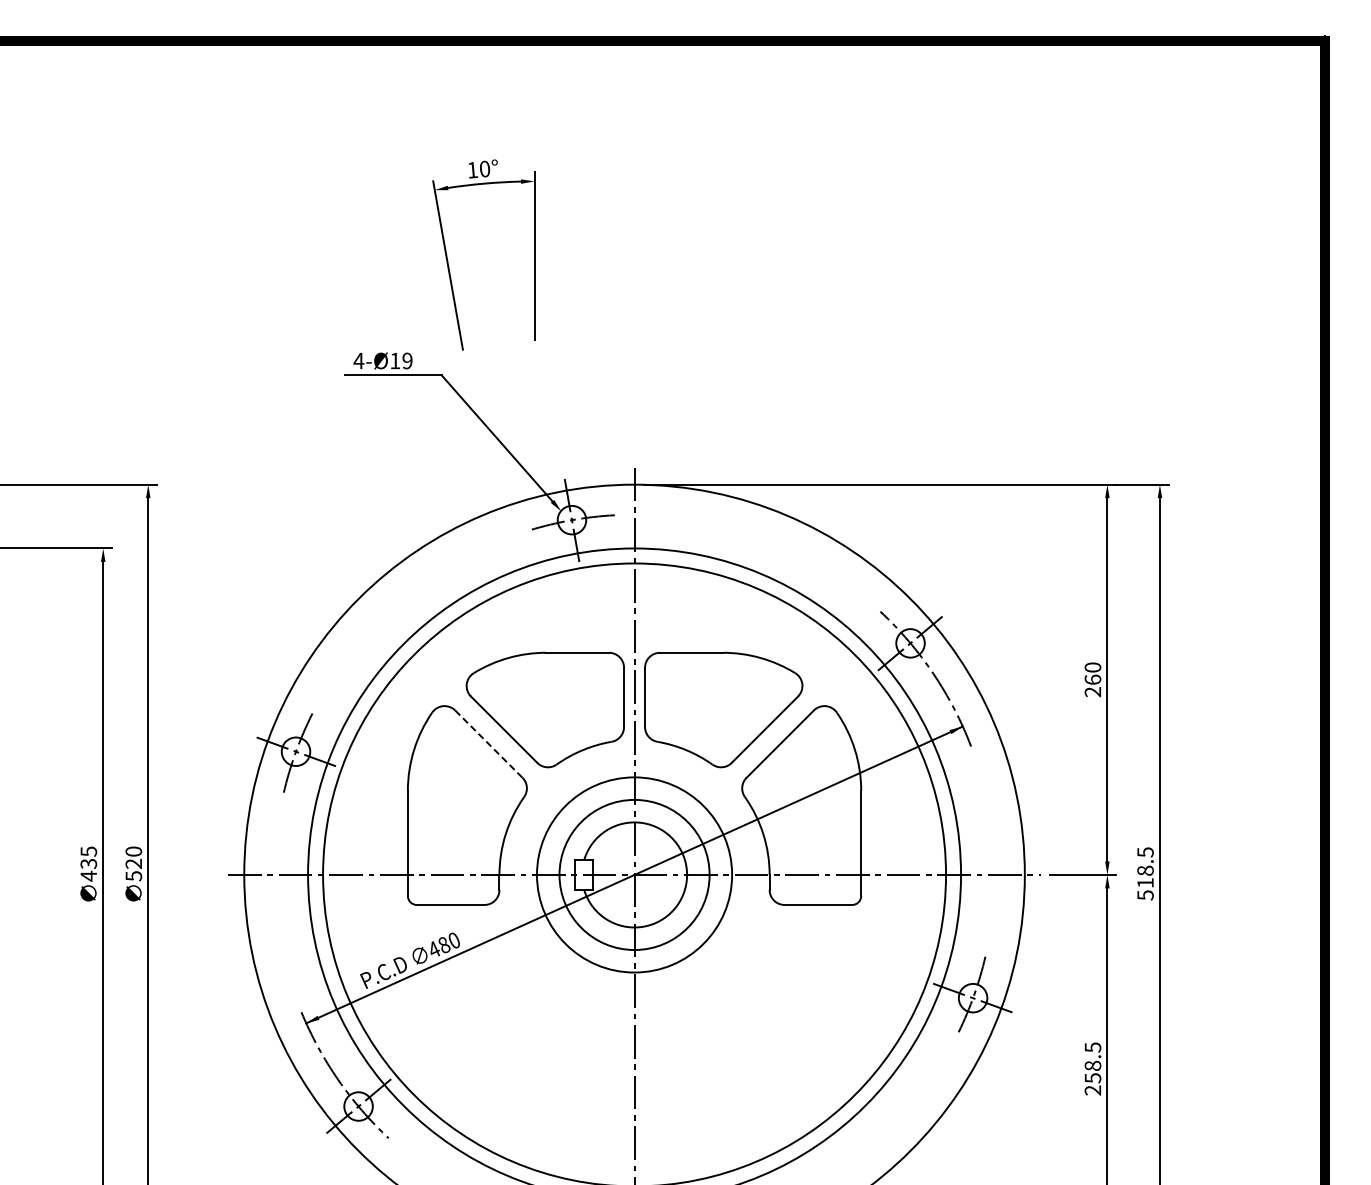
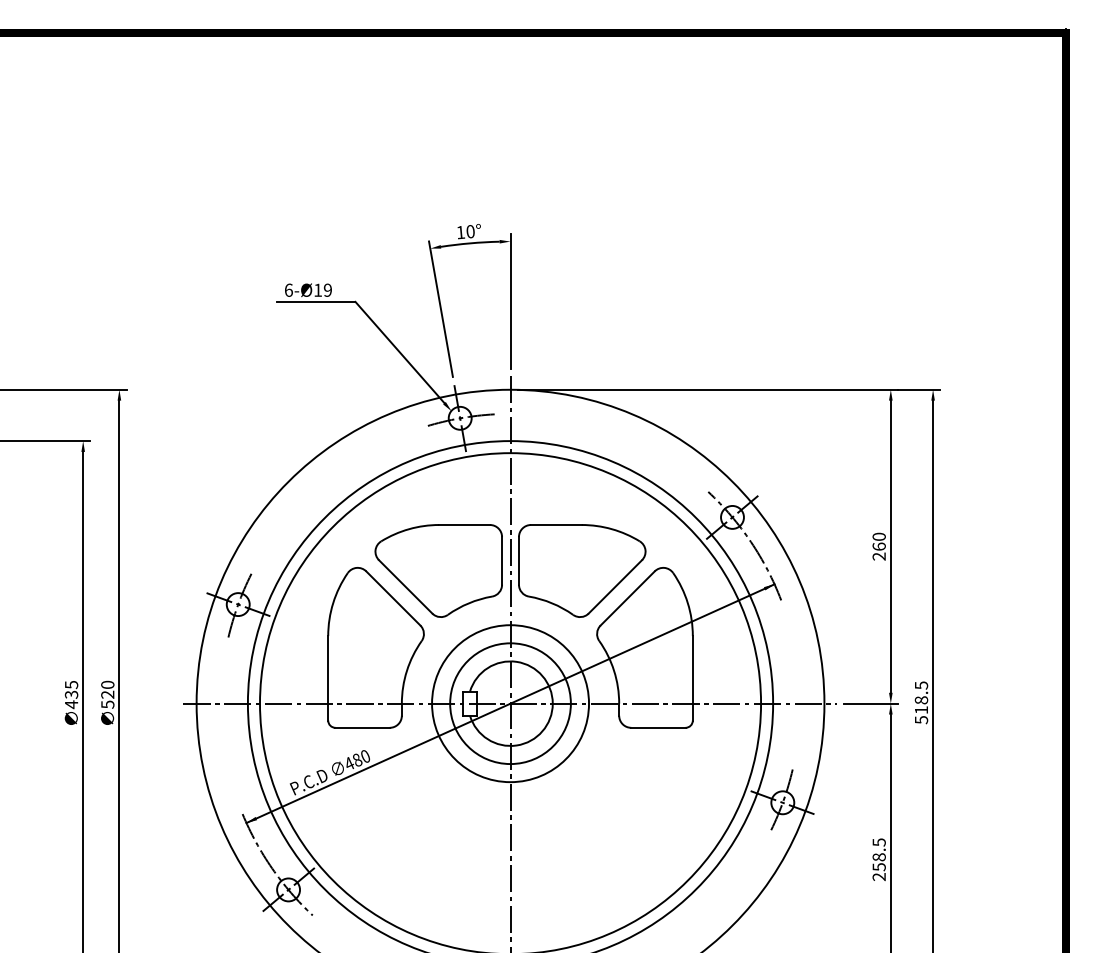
part: (448, 260) -> (441, 305), moved
text: (358, 360) -> (288, 289), 4-Ø19 -> 6-Ø19
line: (488, 744) -> (393, 598), dashed -> solid

